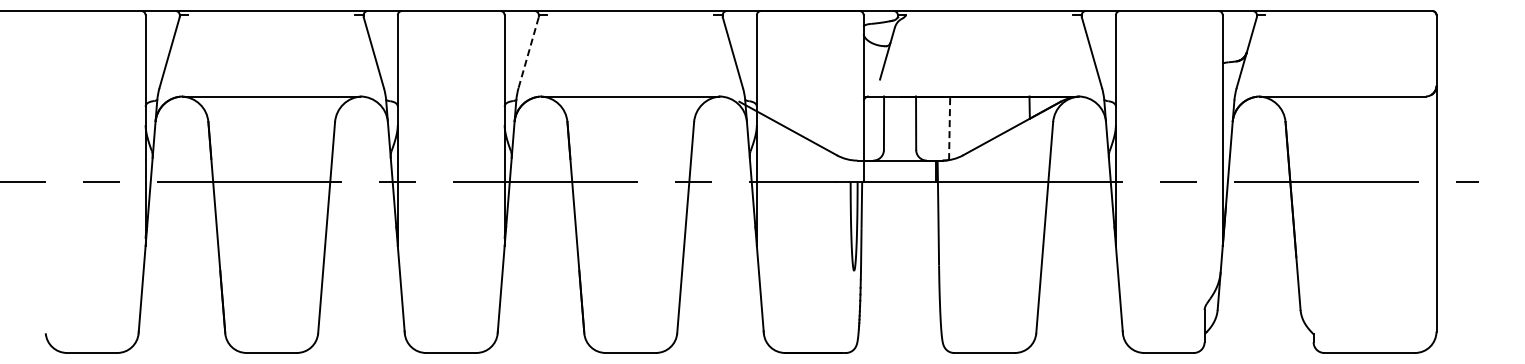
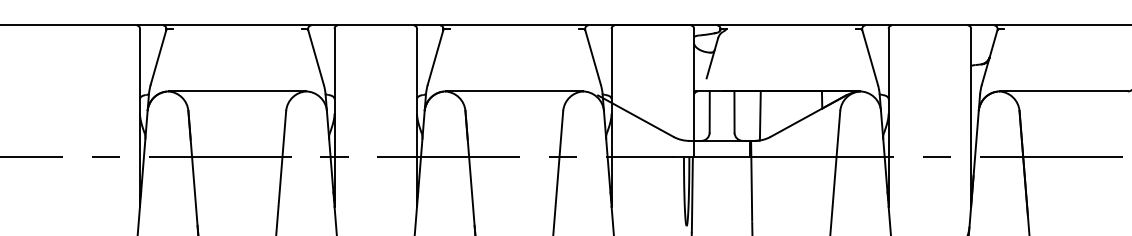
line: (528, 52) -> (435, 57), dashed -> solid
line: (949, 128) -> (760, 116), dashed -> solid

